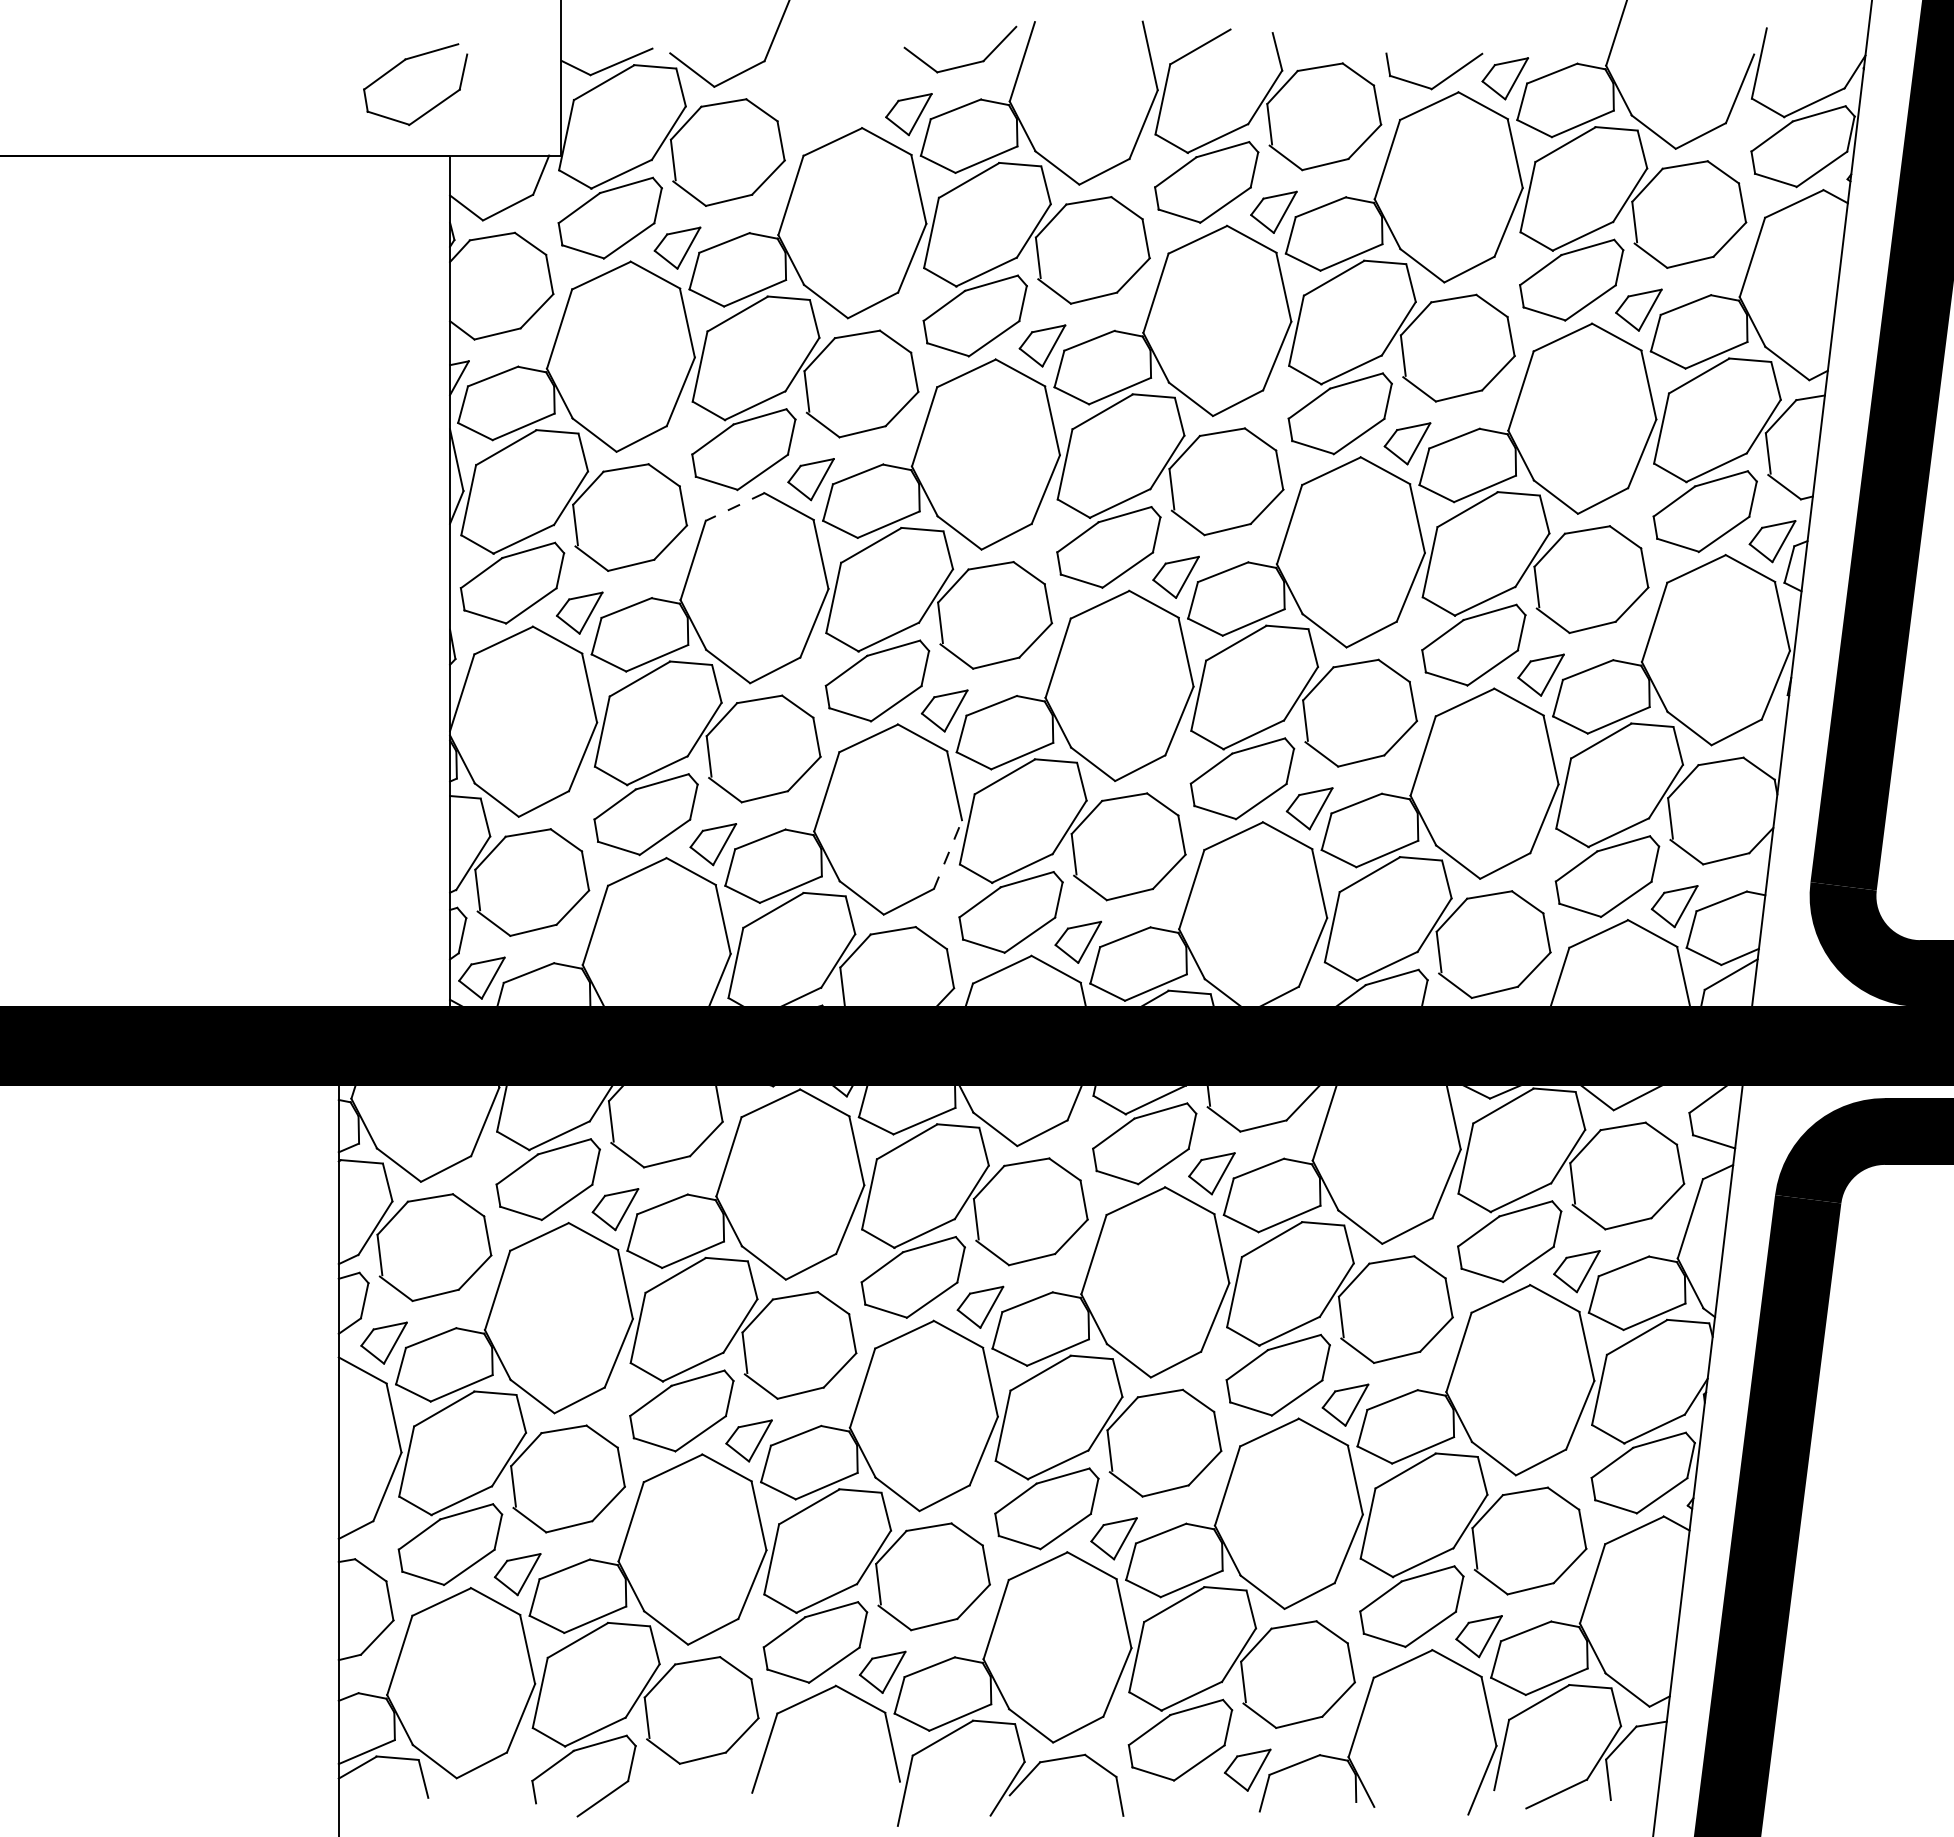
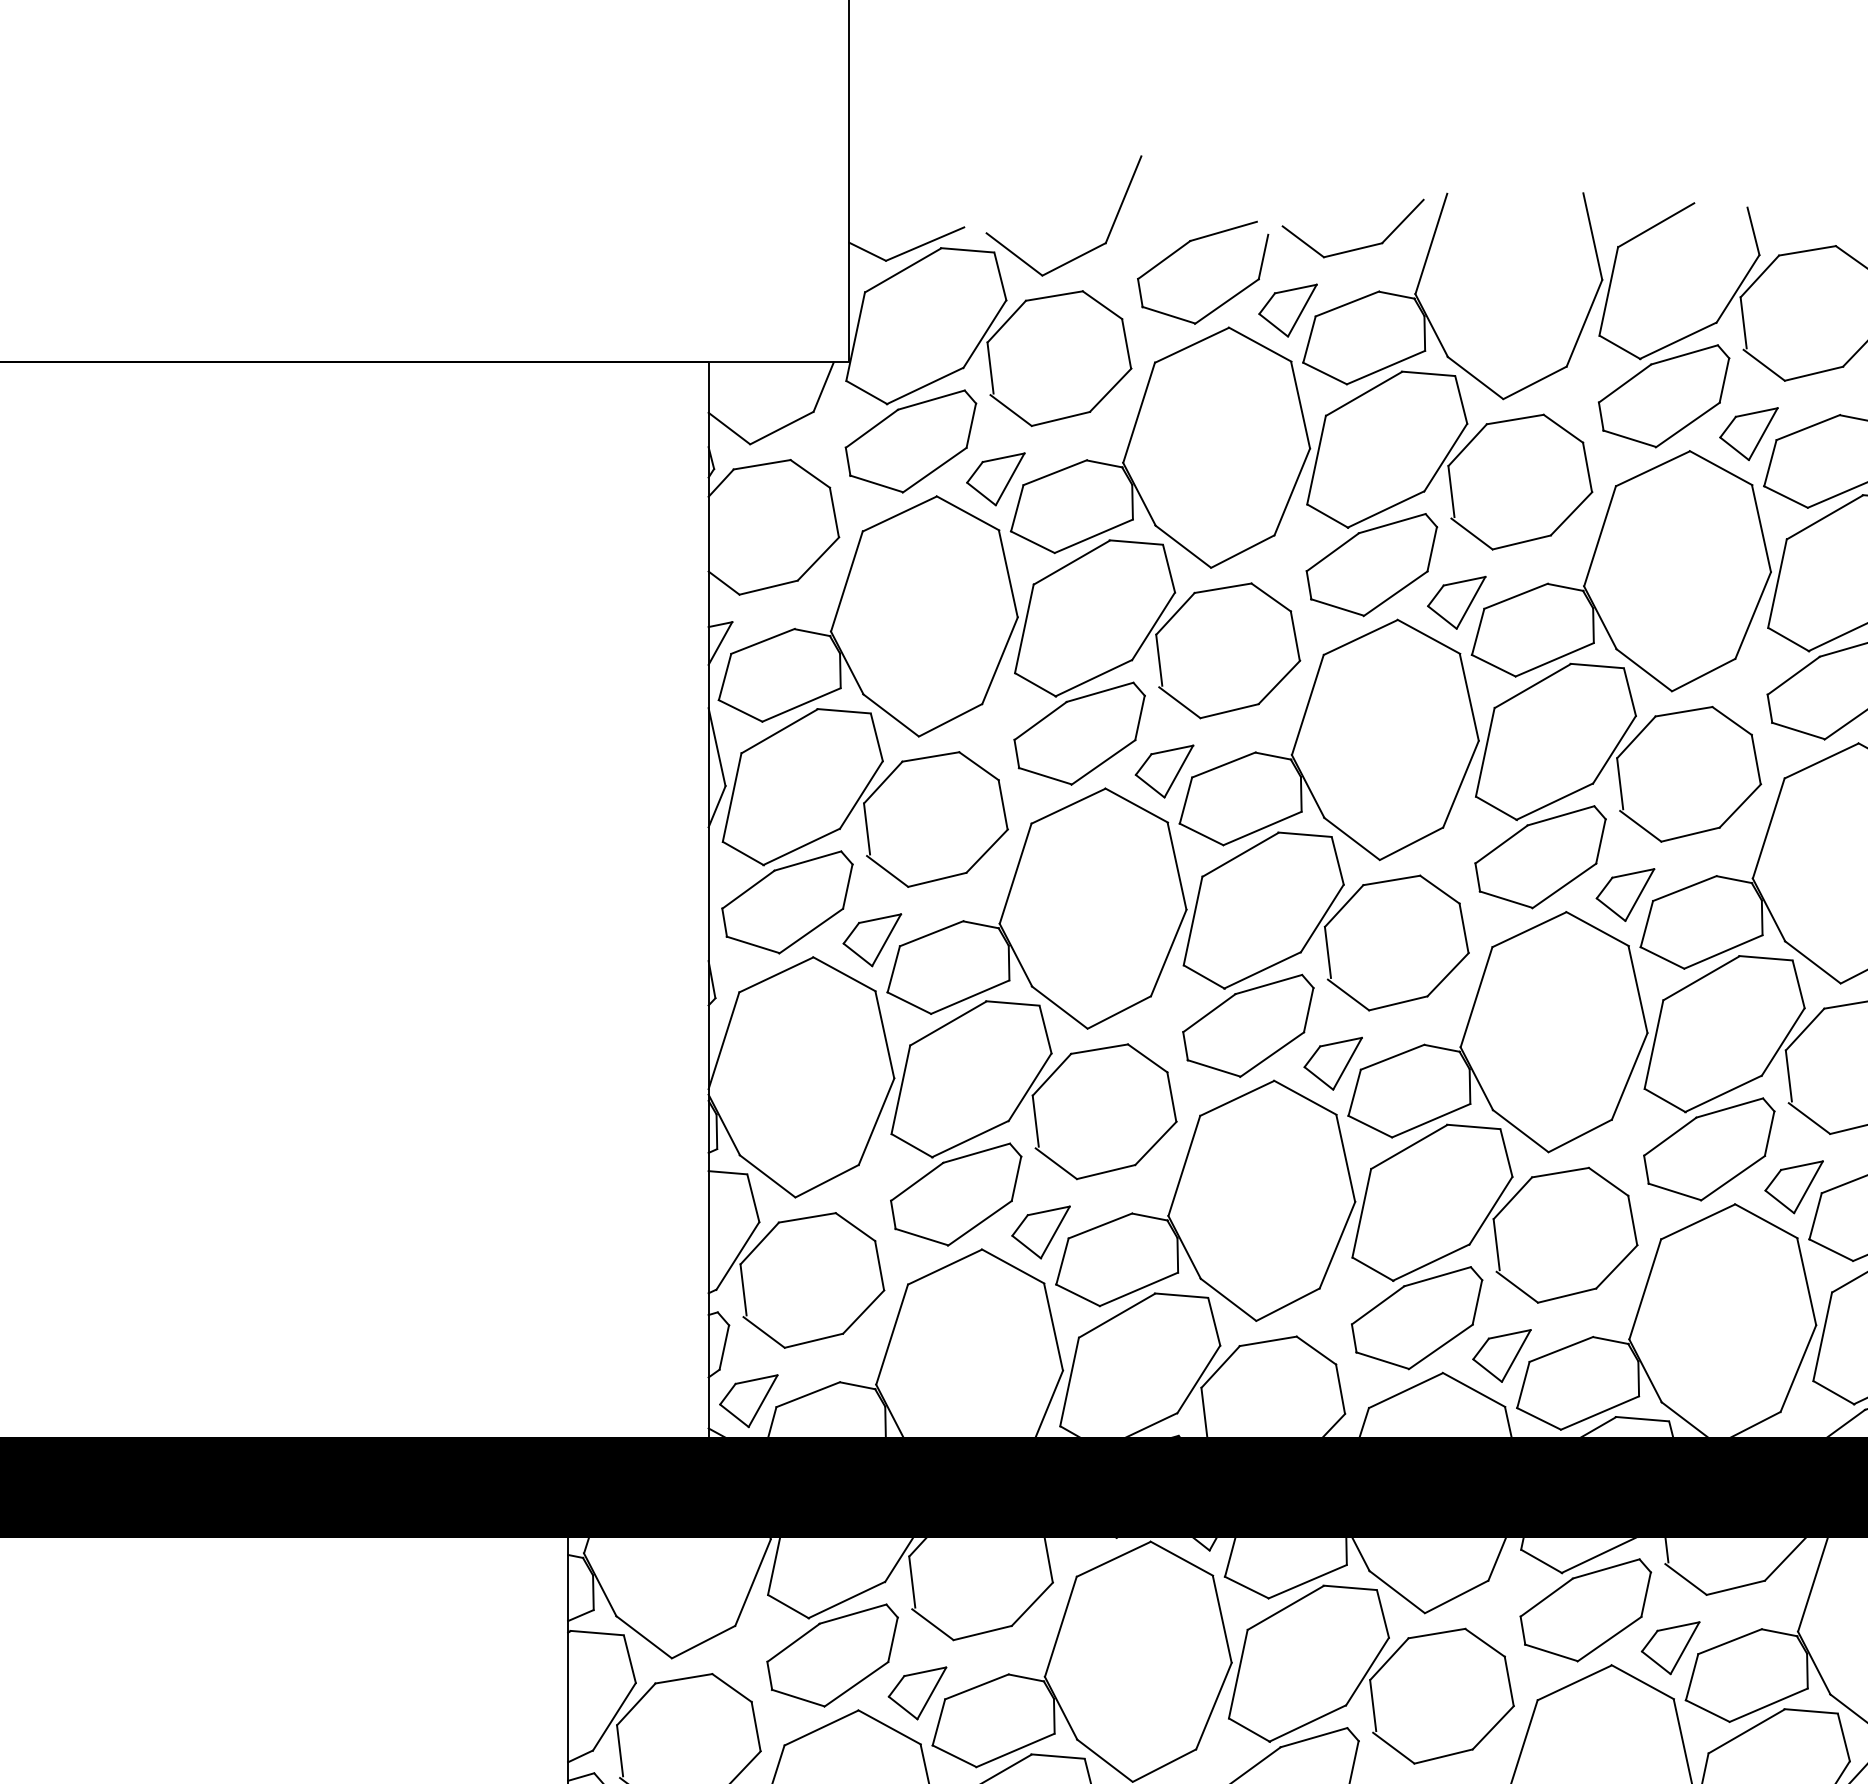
part: (400, 64) -> (1183, 247), moved
line: (734, 507) -> (1067, 806), dashed -> solid
line: (948, 854) -> (1338, 1244), dashed -> solid

